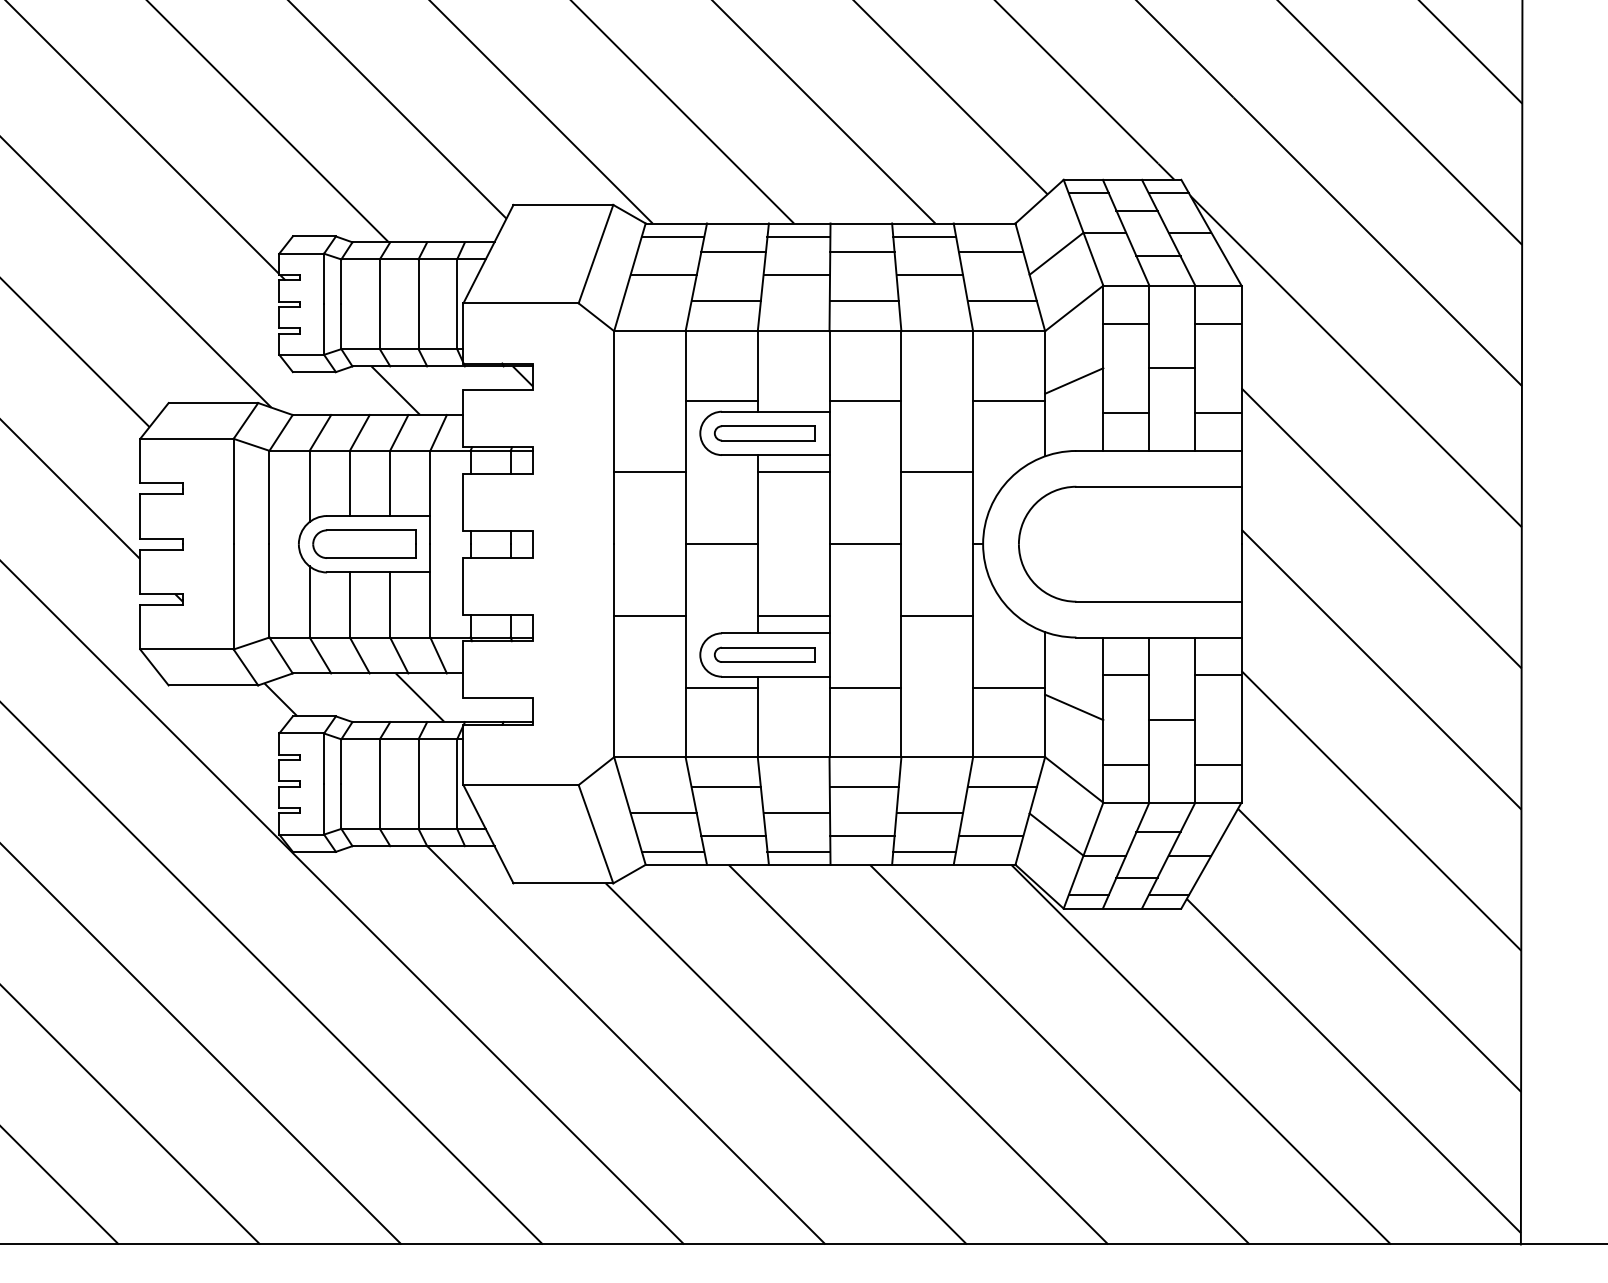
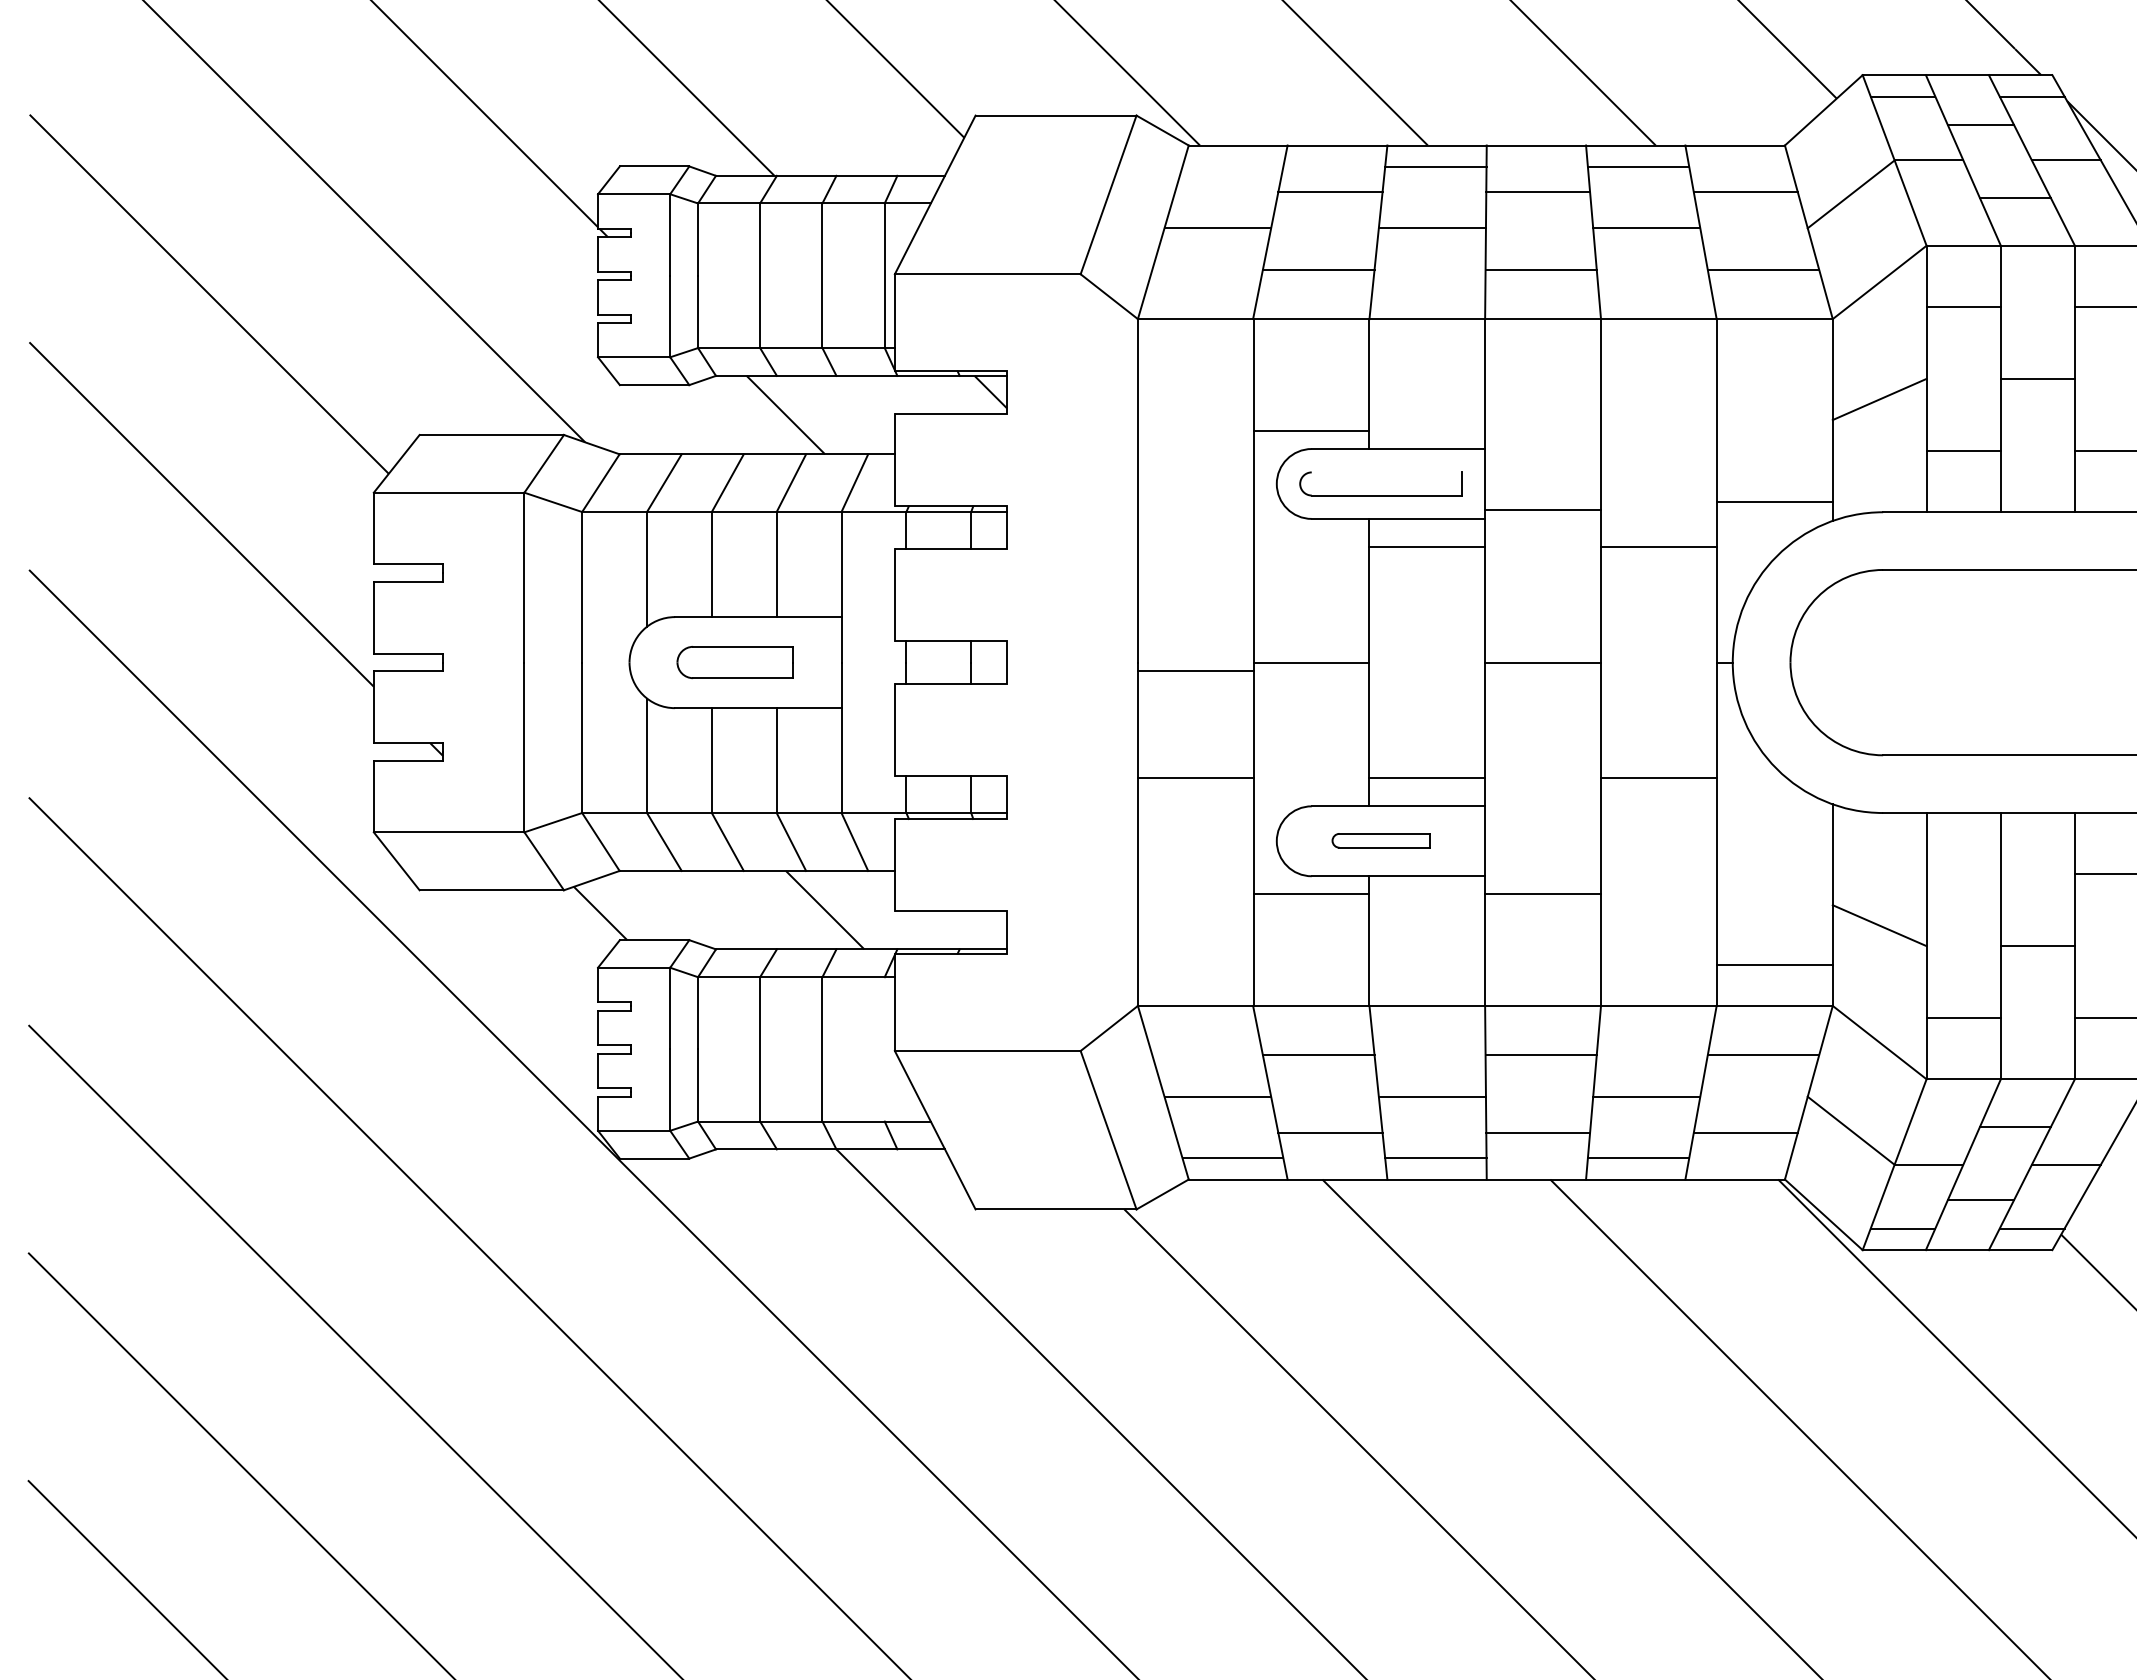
line: (672, 236) -> (1231, 166), removed
line: (865, 400) -> (1543, 509), moved
line: (1009, 400) -> (1775, 501), moved
line: (768, 426) -> (1386, 472), removed
line: (650, 472) -> (1196, 671), moved
part: (364, 543) -> (735, 661), size x0.7
part: (764, 654) -> (1380, 840), size x0.6
line: (1126, 675) -> (1963, 874), removed
line: (1009, 687) -> (1775, 964), moved
line: (457, 783) -> (885, 1048), removed

